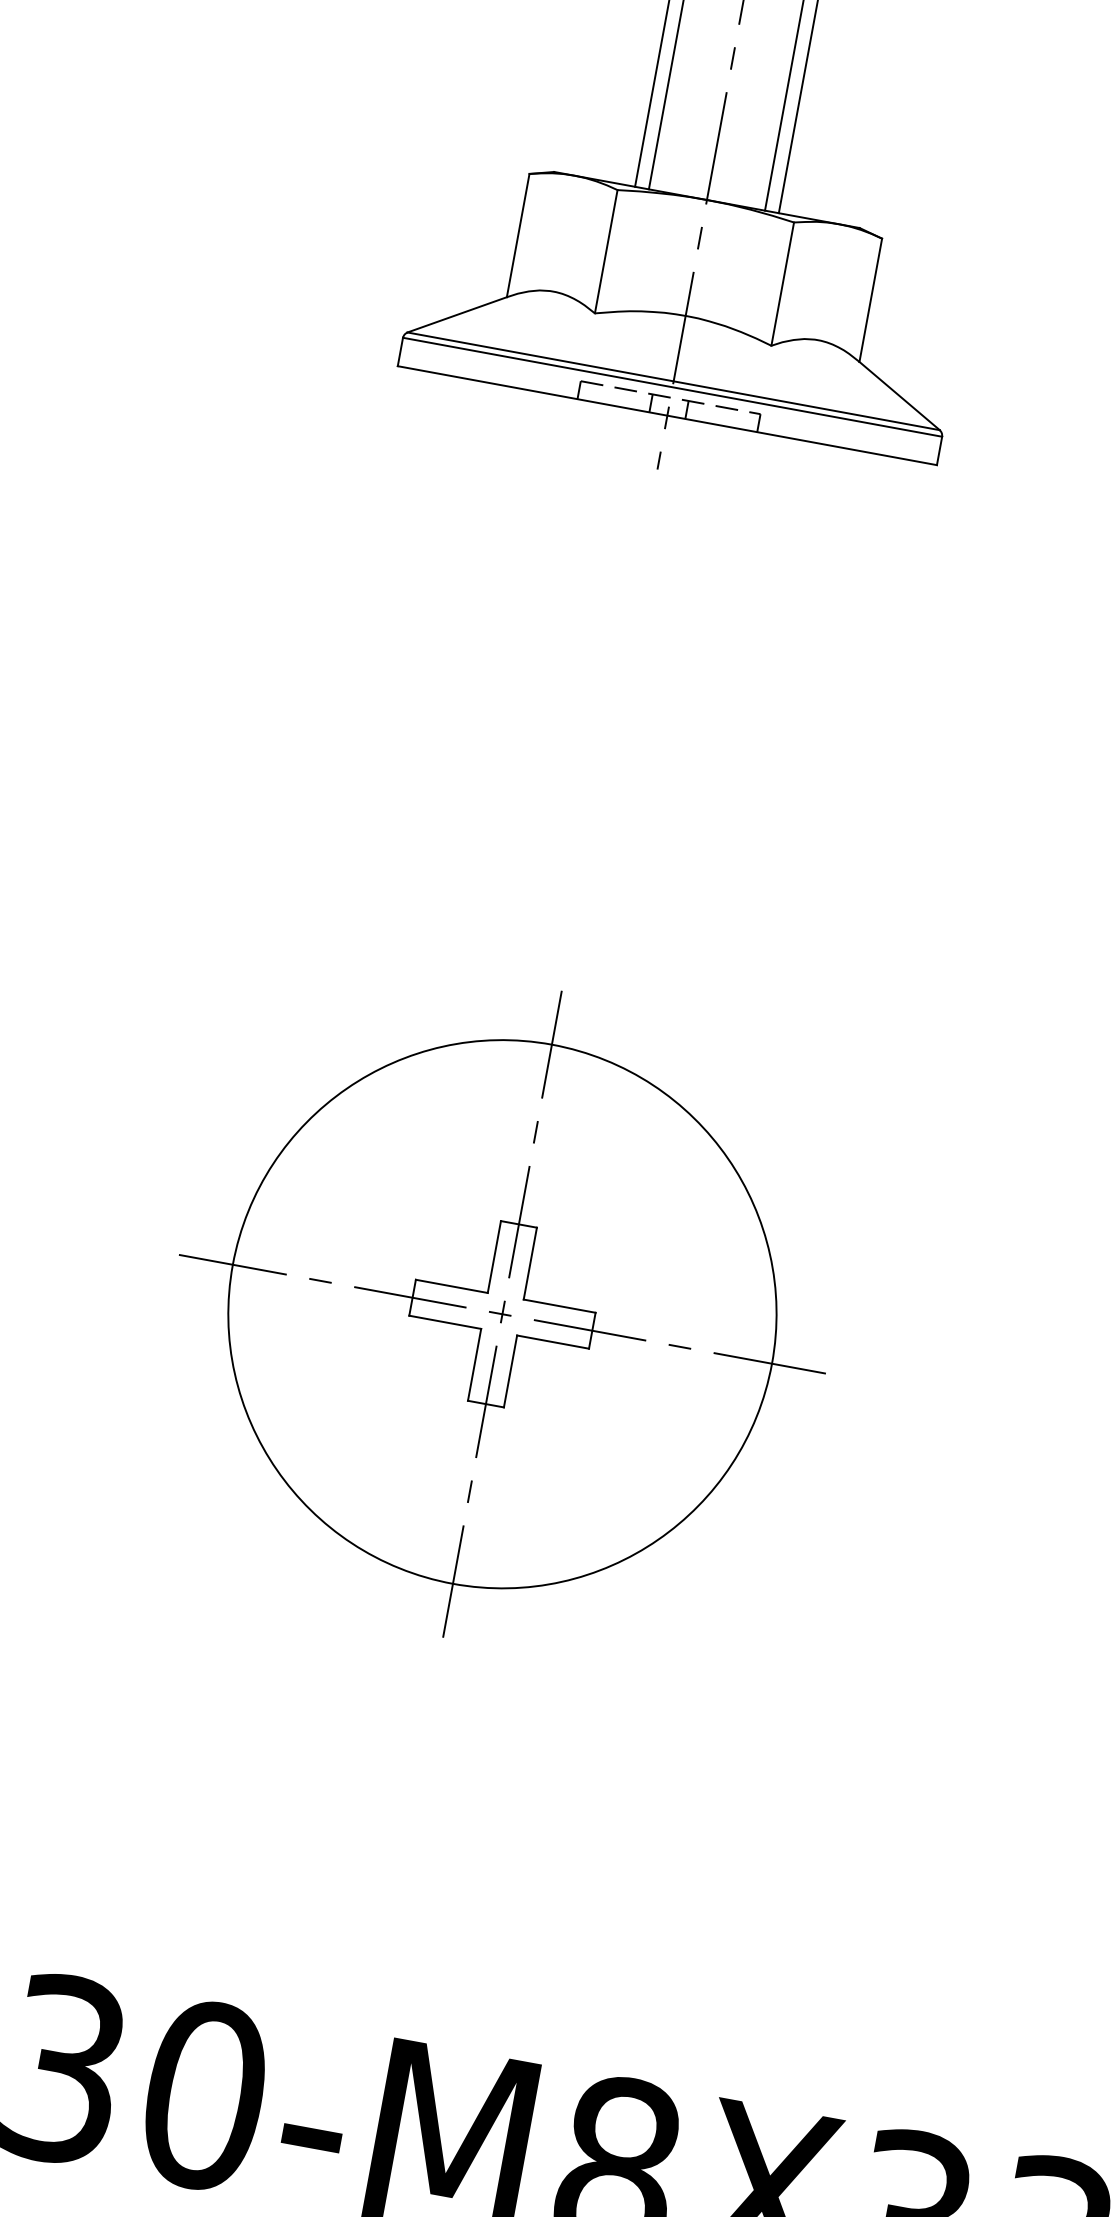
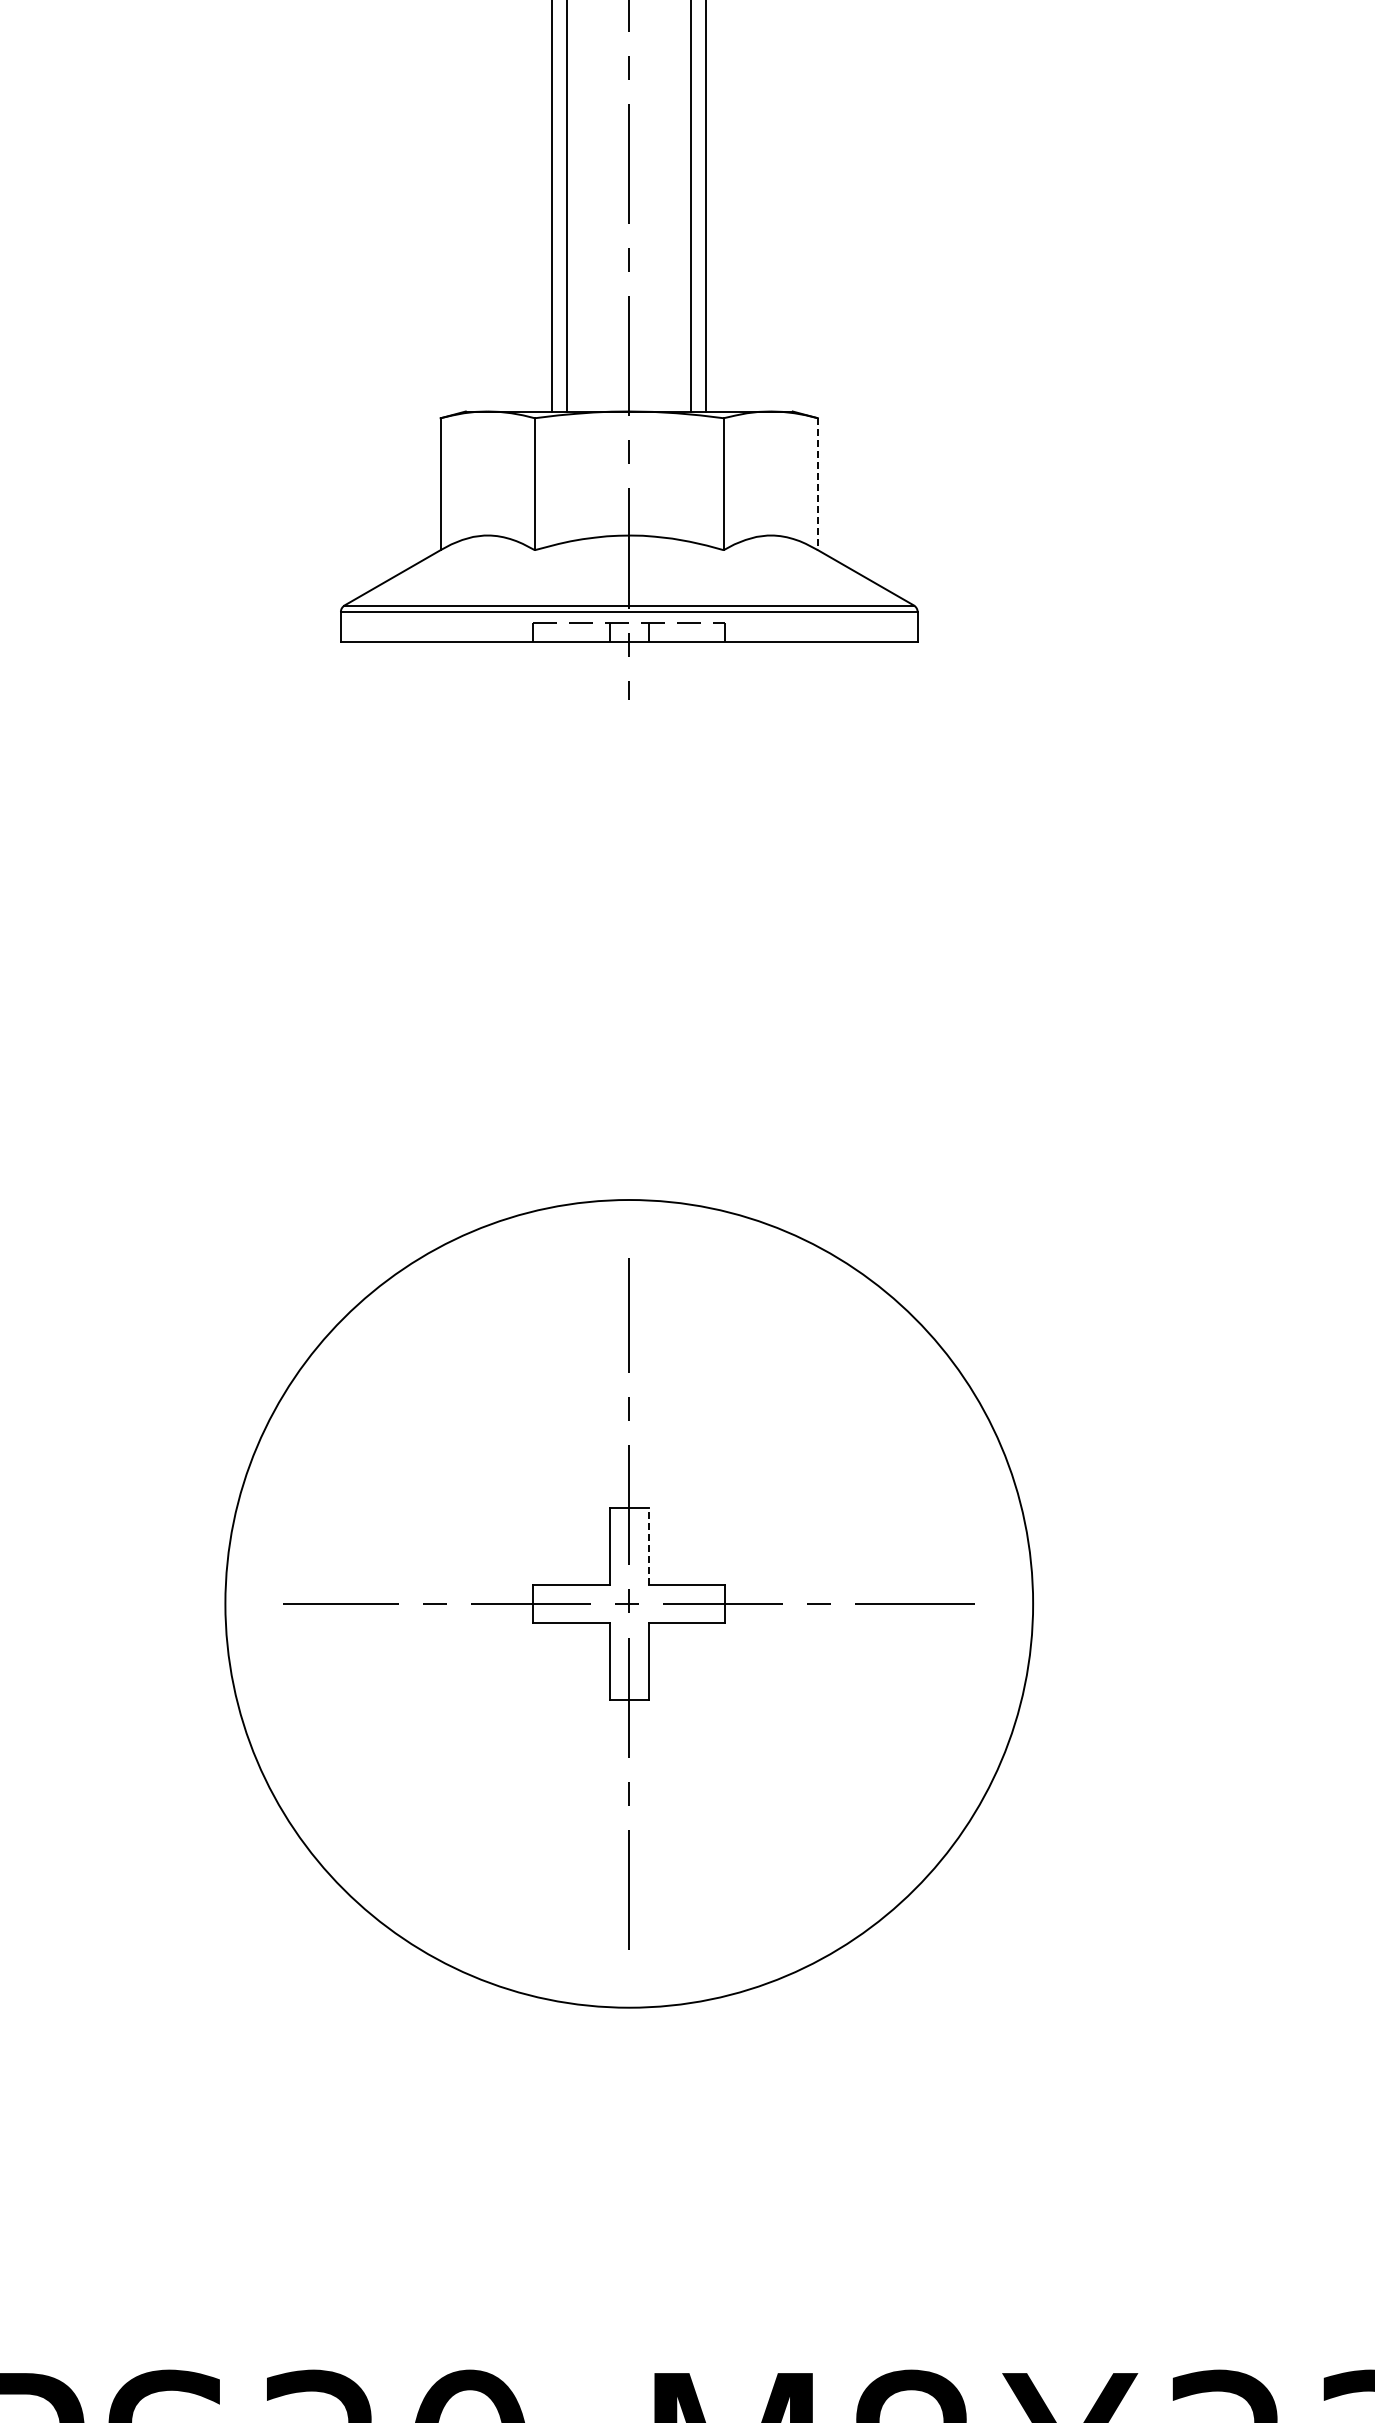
line: (870, 300) -> (817, 484), solid -> dashed
line: (530, 1263) -> (648, 1545), solid -> dashed
circle: (501, 1313) -> (628, 1603), size x1.4

